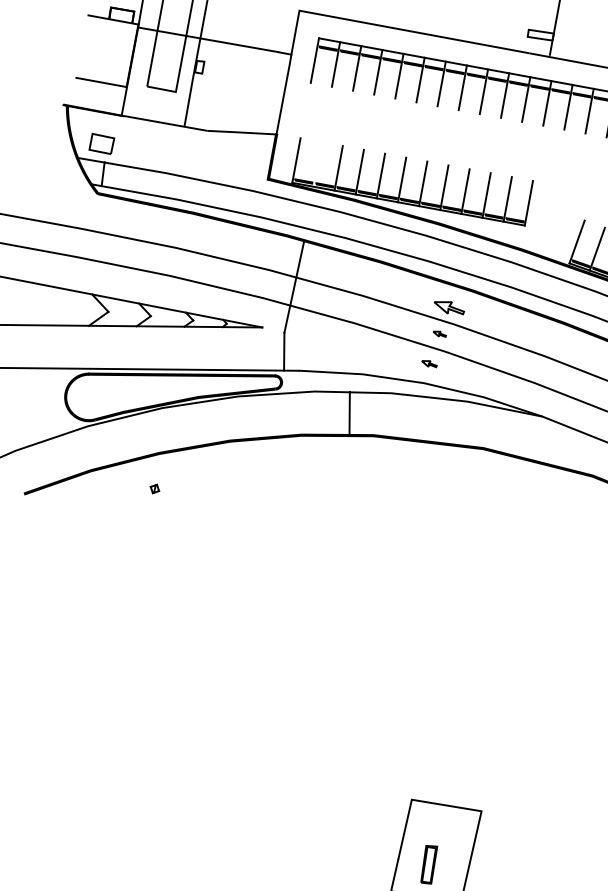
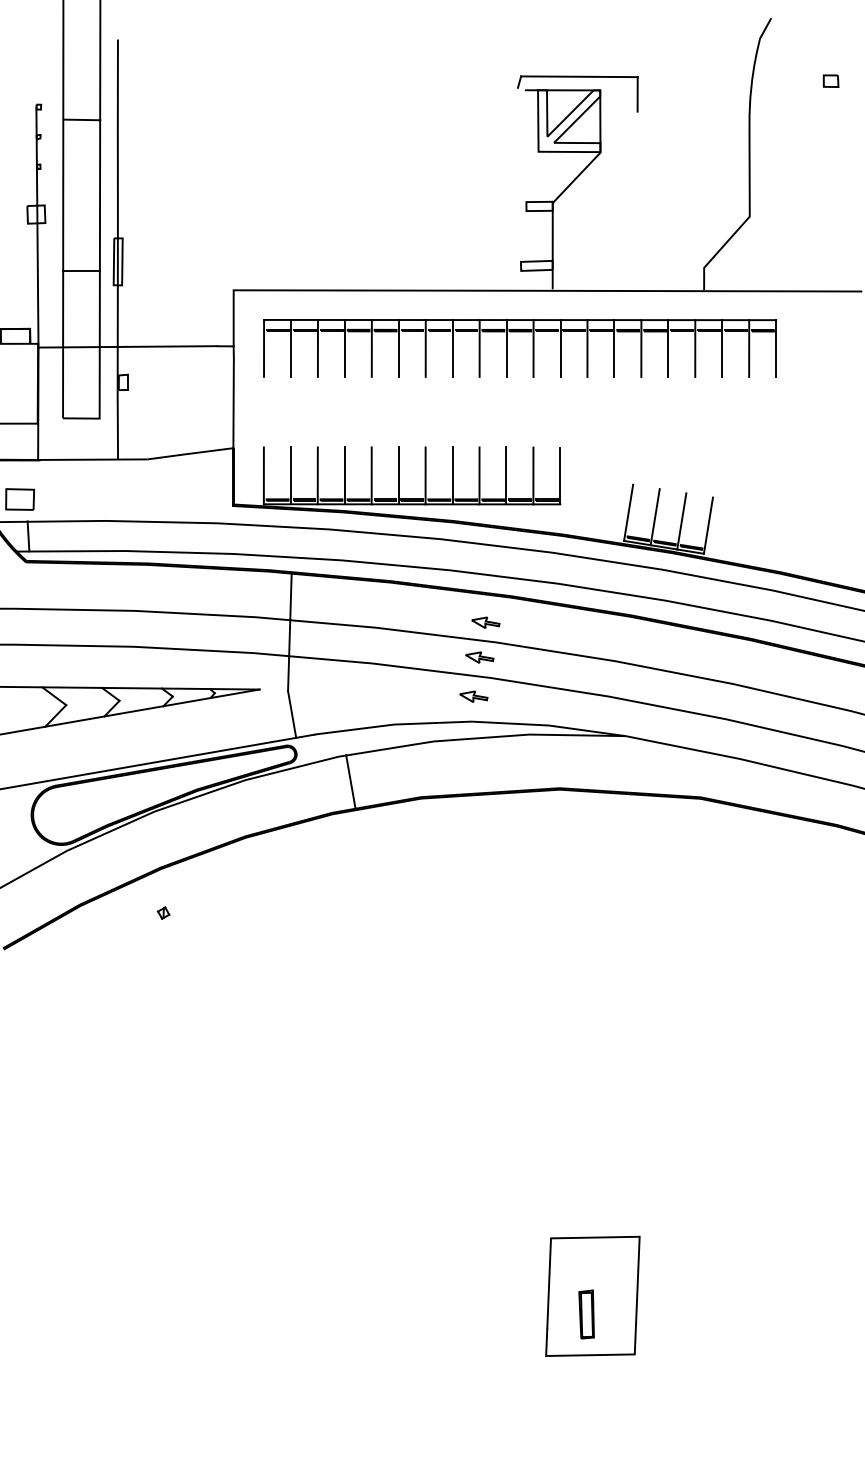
line: (317, 164) -> (290, 475), added
part: (449, 307) -> (485, 622), size x0.71
part: (439, 334) -> (479, 657), size x1.67
part: (429, 363) -> (473, 696), size x1.43
line: (349, 413) -> (350, 781), moved

